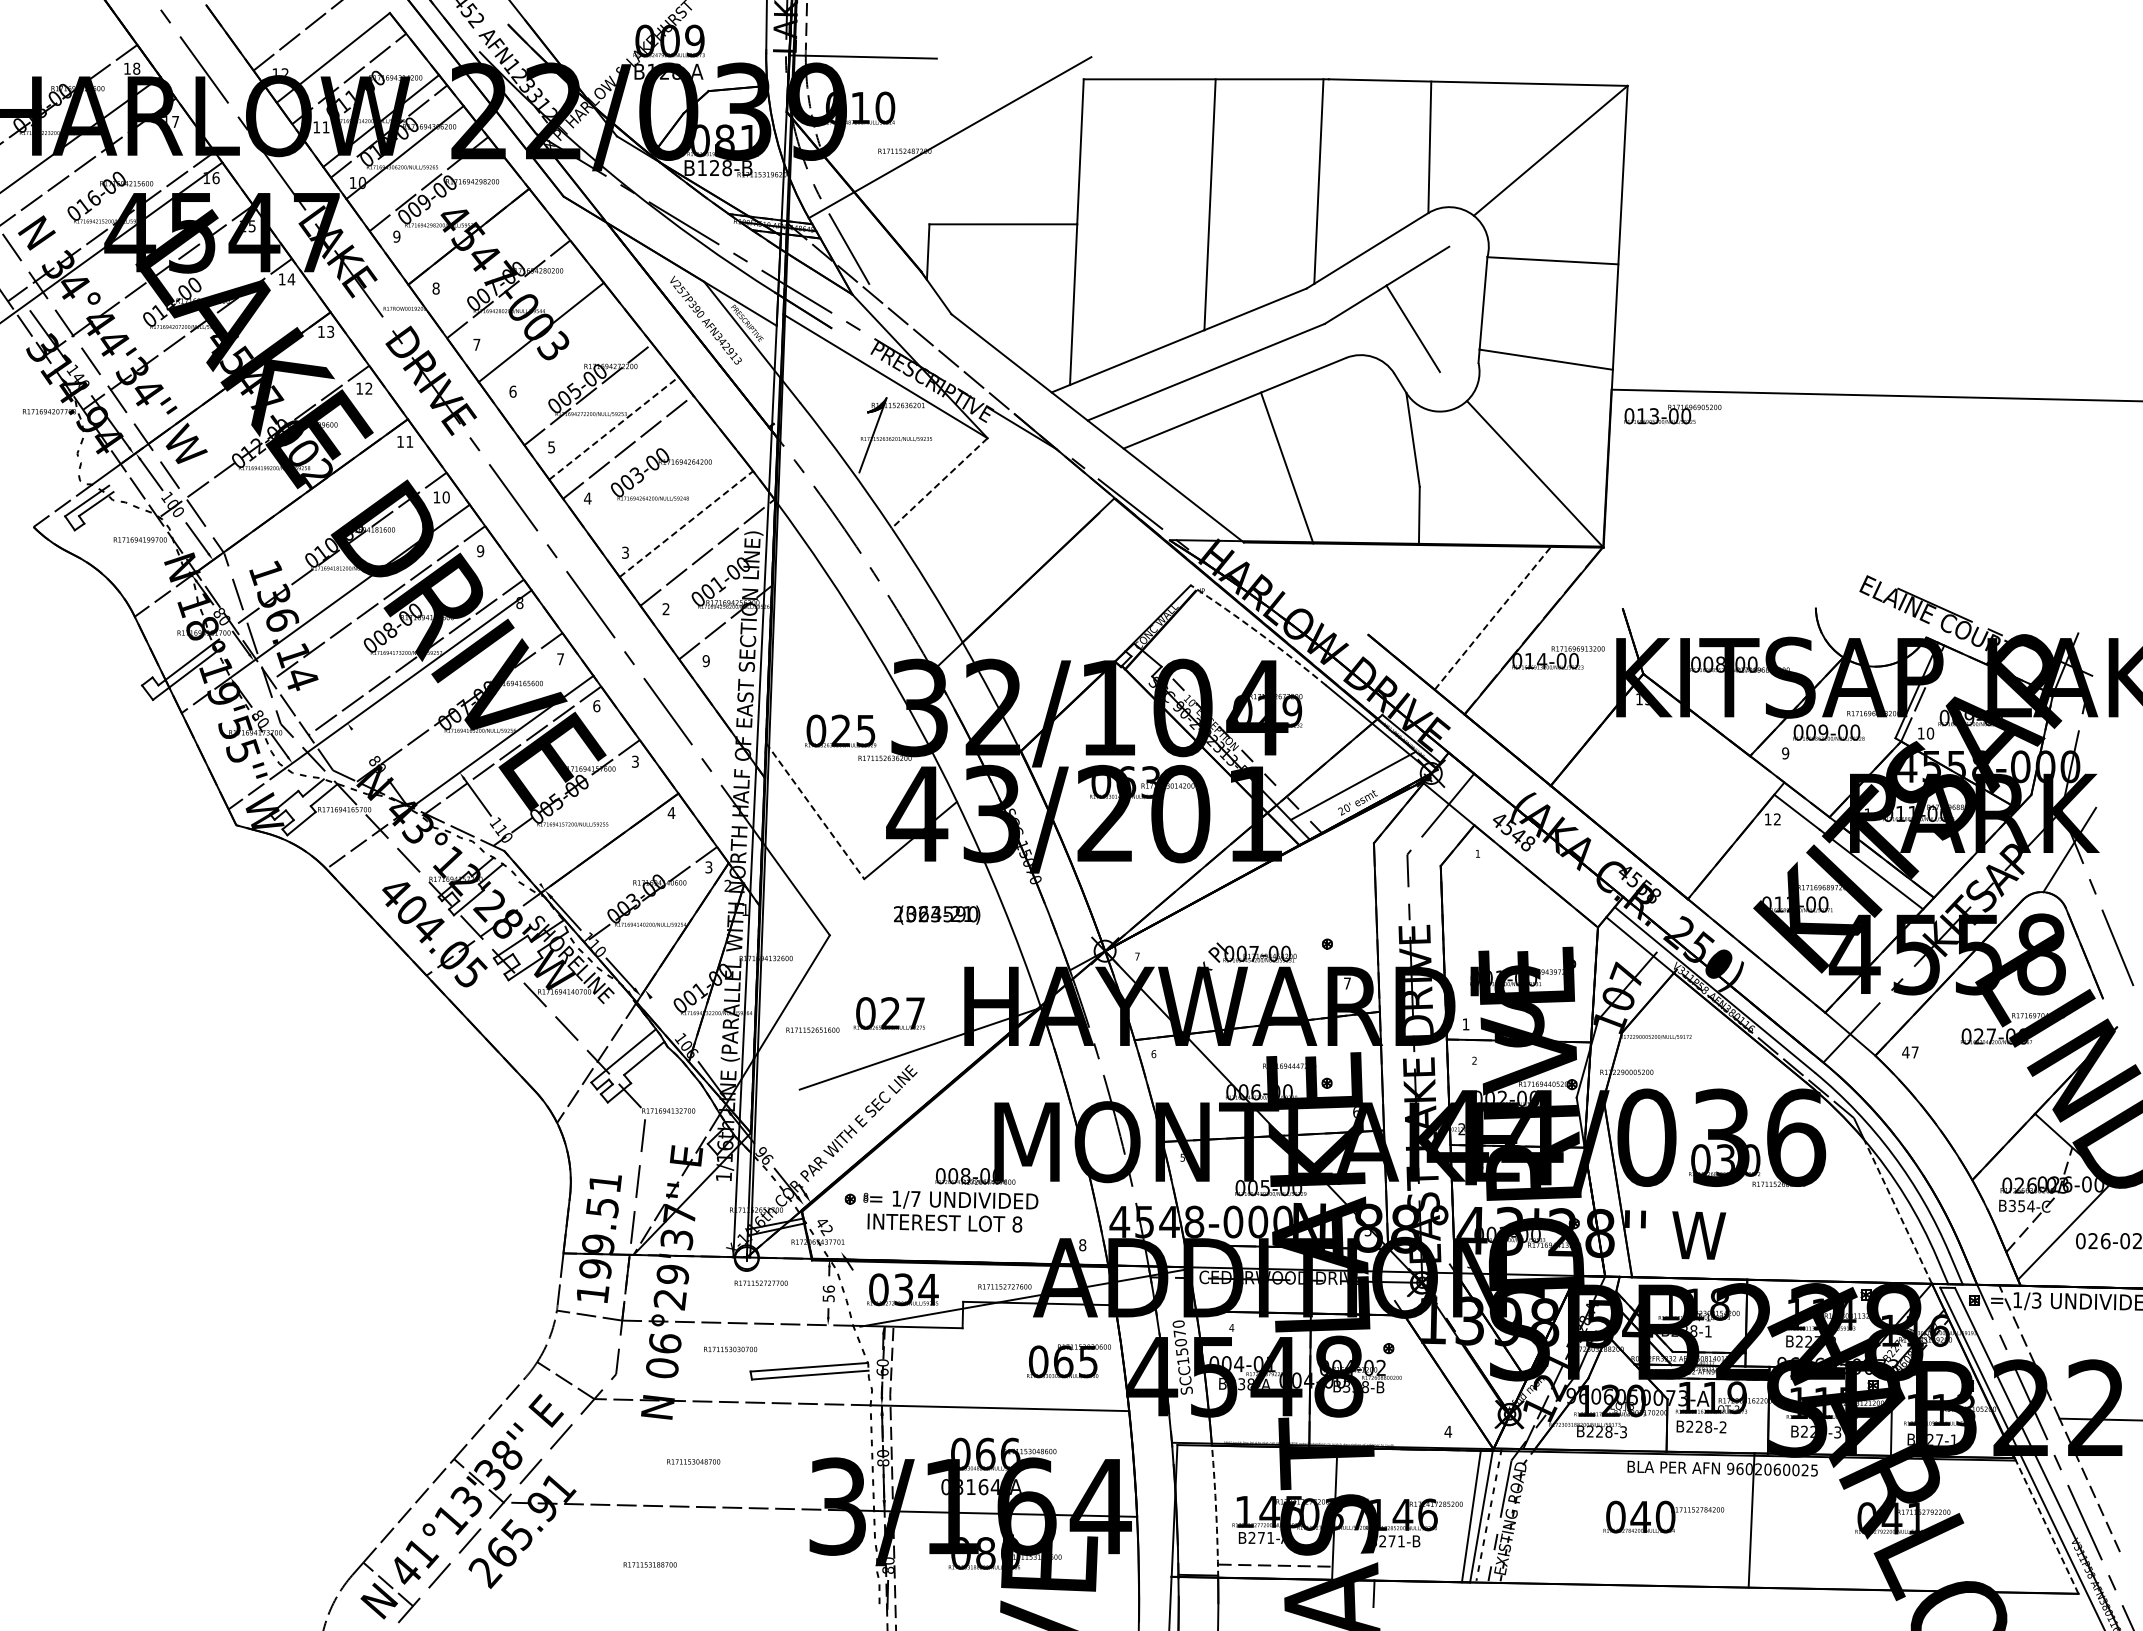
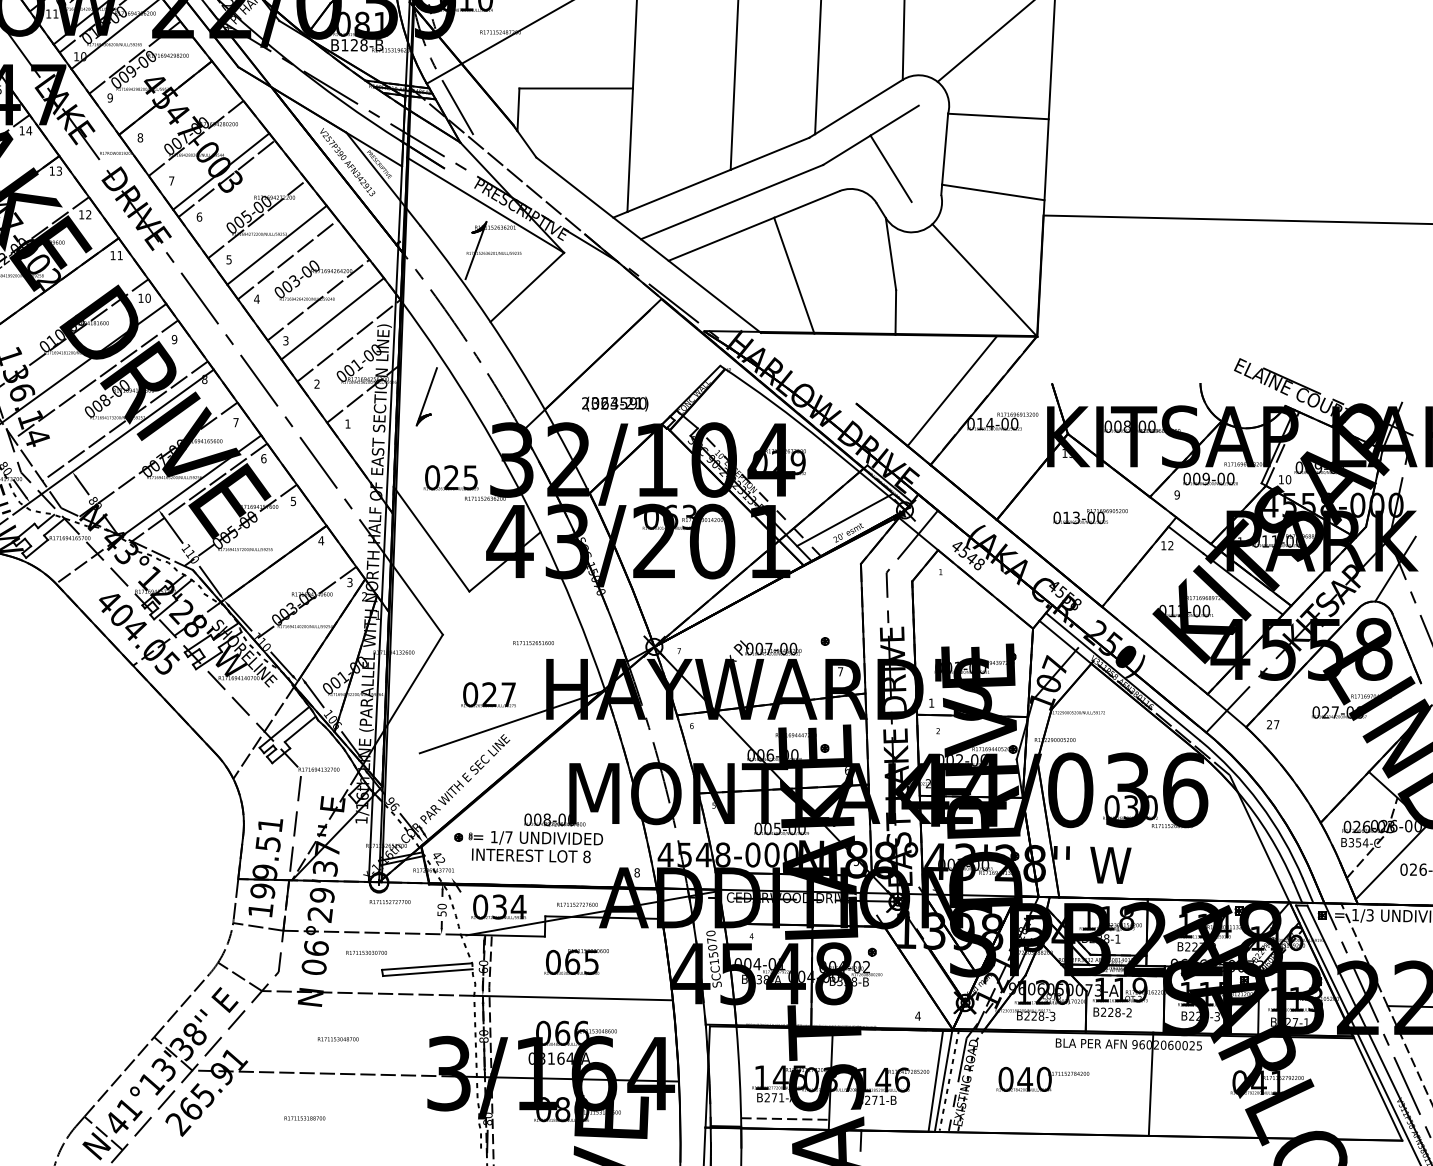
line: (548, 341) -> (226, 178), added
text: (1672, 414) -> (1090, 516), moved
line: (613, 428) -> (276, 245), dashed -> solid
line: (939, 483) -> (527, 287), dashed -> solid
line: (667, 499) -> (318, 299), added
line: (686, 523) -> (332, 318), dashed -> solid
line: (1493, 617) -> (952, 390), dashed -> solid
part: (808, 625) -> (426, 396), added
arc: (1259, 633) -> (773, 402), dashed -> solid
text: (705, 661) -> (347, 424), 9 -> 1
line: (360, 740) -> (82, 485), added
text: (635, 760) -> (293, 500), 3 -> 5
line: (815, 811) -> (431, 539), dashed -> solid
line: (526, 865) -> (209, 581), added
text: (937, 914) -> (615, 403), moved
line: (662, 1013) -> (314, 694), added
text: (812, 1029) -> (533, 642), moved
text: (1905, 1052) -> (1269, 724), 47 -> 27
line: (1898, 1211) -> (1263, 846), dashed -> solid
text: (828, 1288) -> (441, 906), 56 -> 50
text: (1068, 1361) -> (576, 962), moved
arc: (1216, 1511) -> (739, 1077), dashed -> solid
text: (1663, 1516) -> (1042, 1078), moved
line: (2046, 1525) -> (1377, 1088), dashed -> solid

